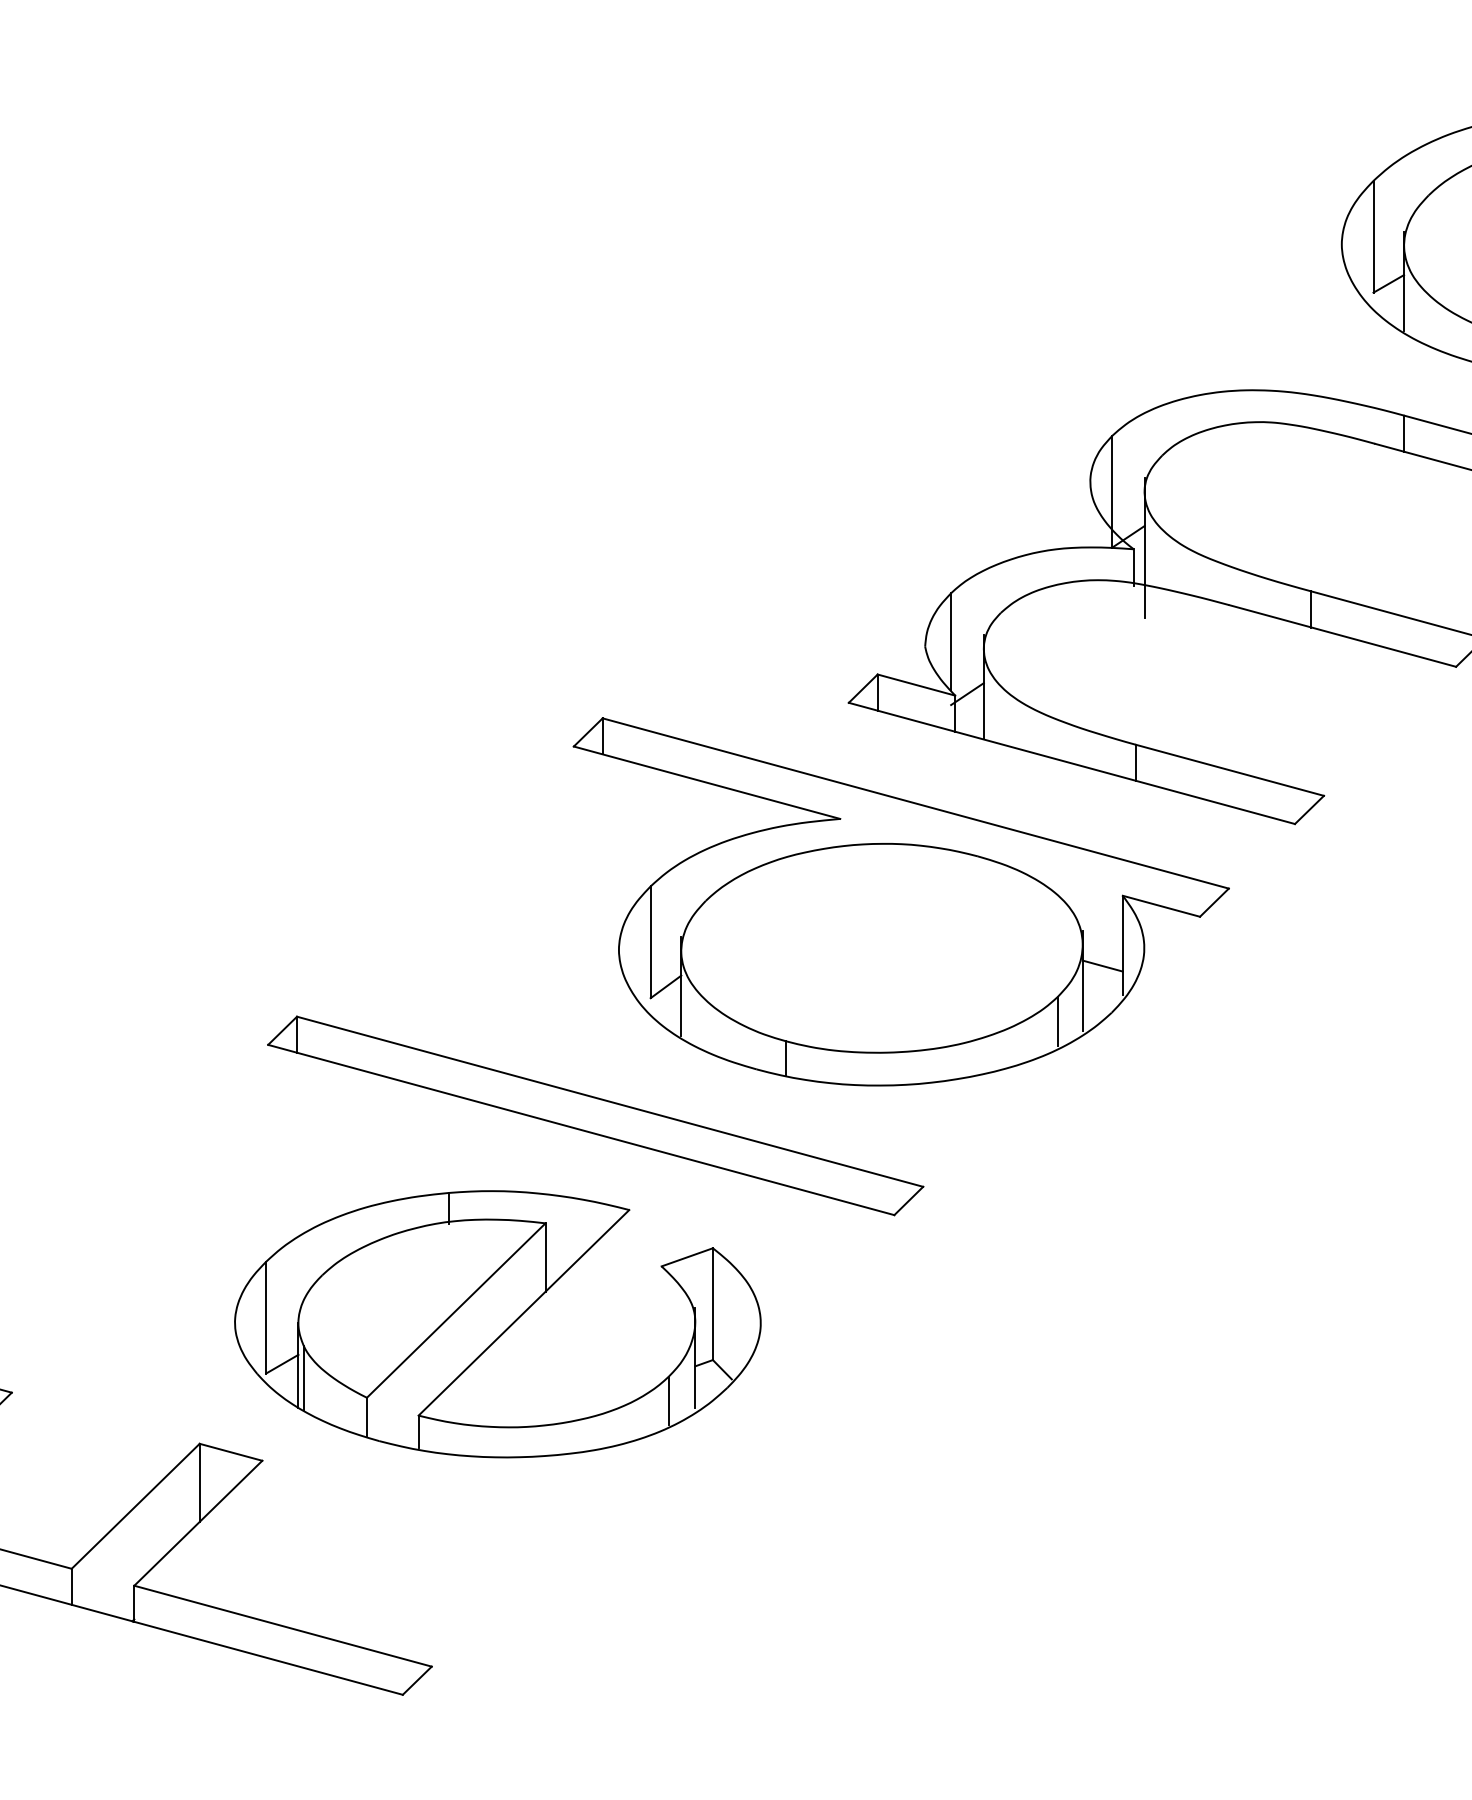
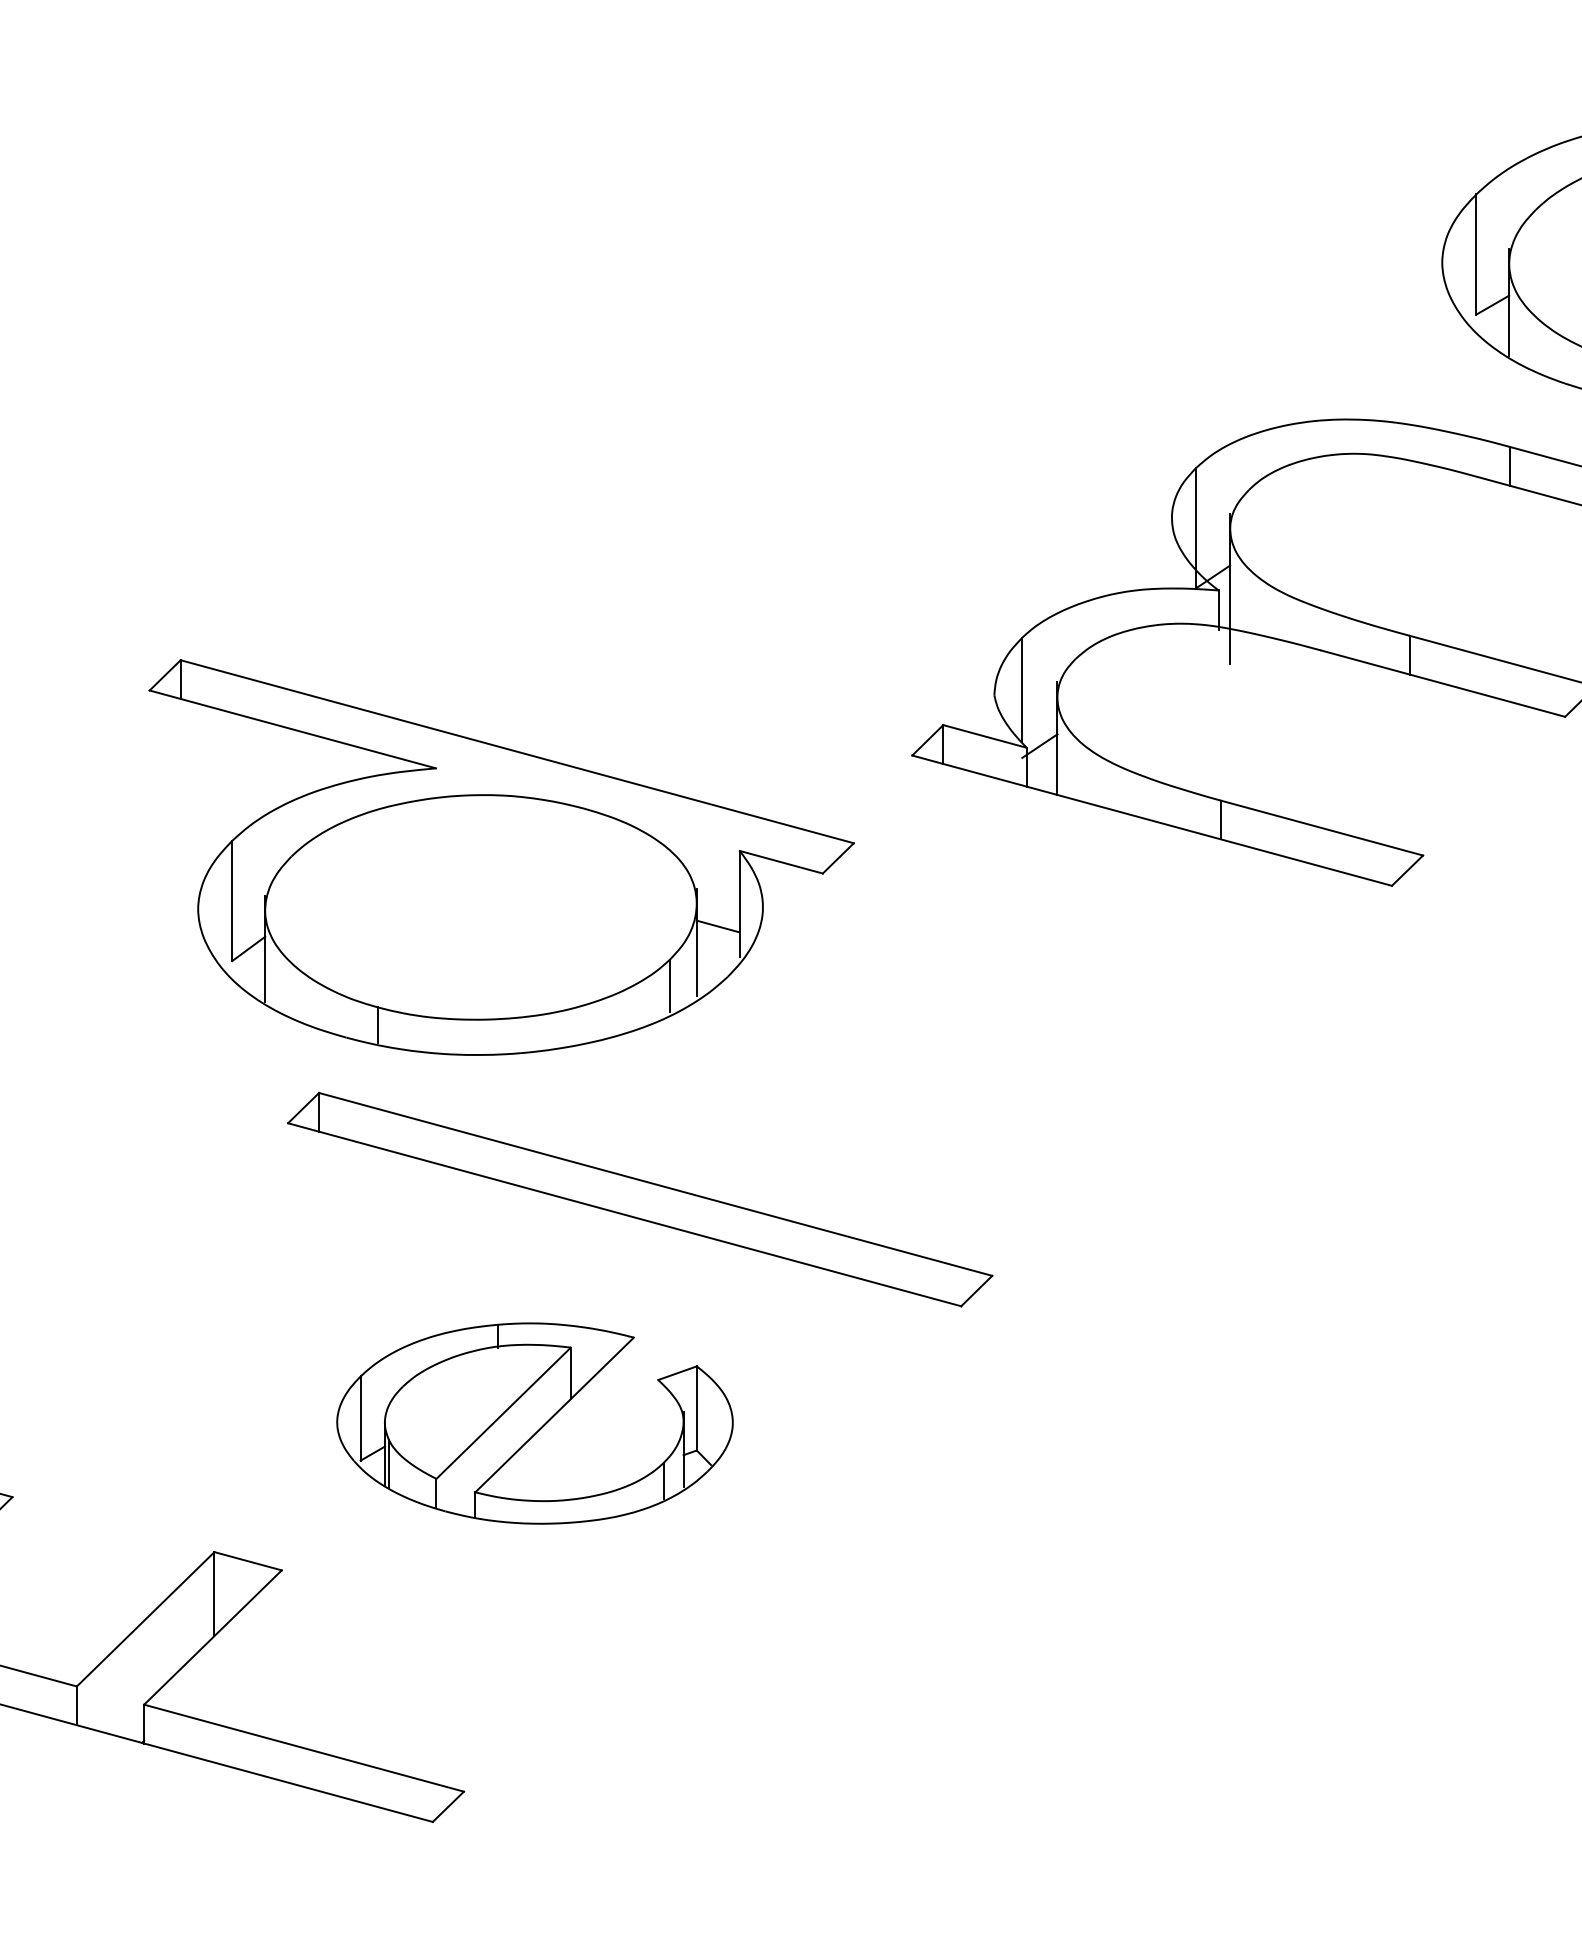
part: (901, 901) -> (501, 857), moved
part: (497, 1324) -> (534, 1423), size x0.7

